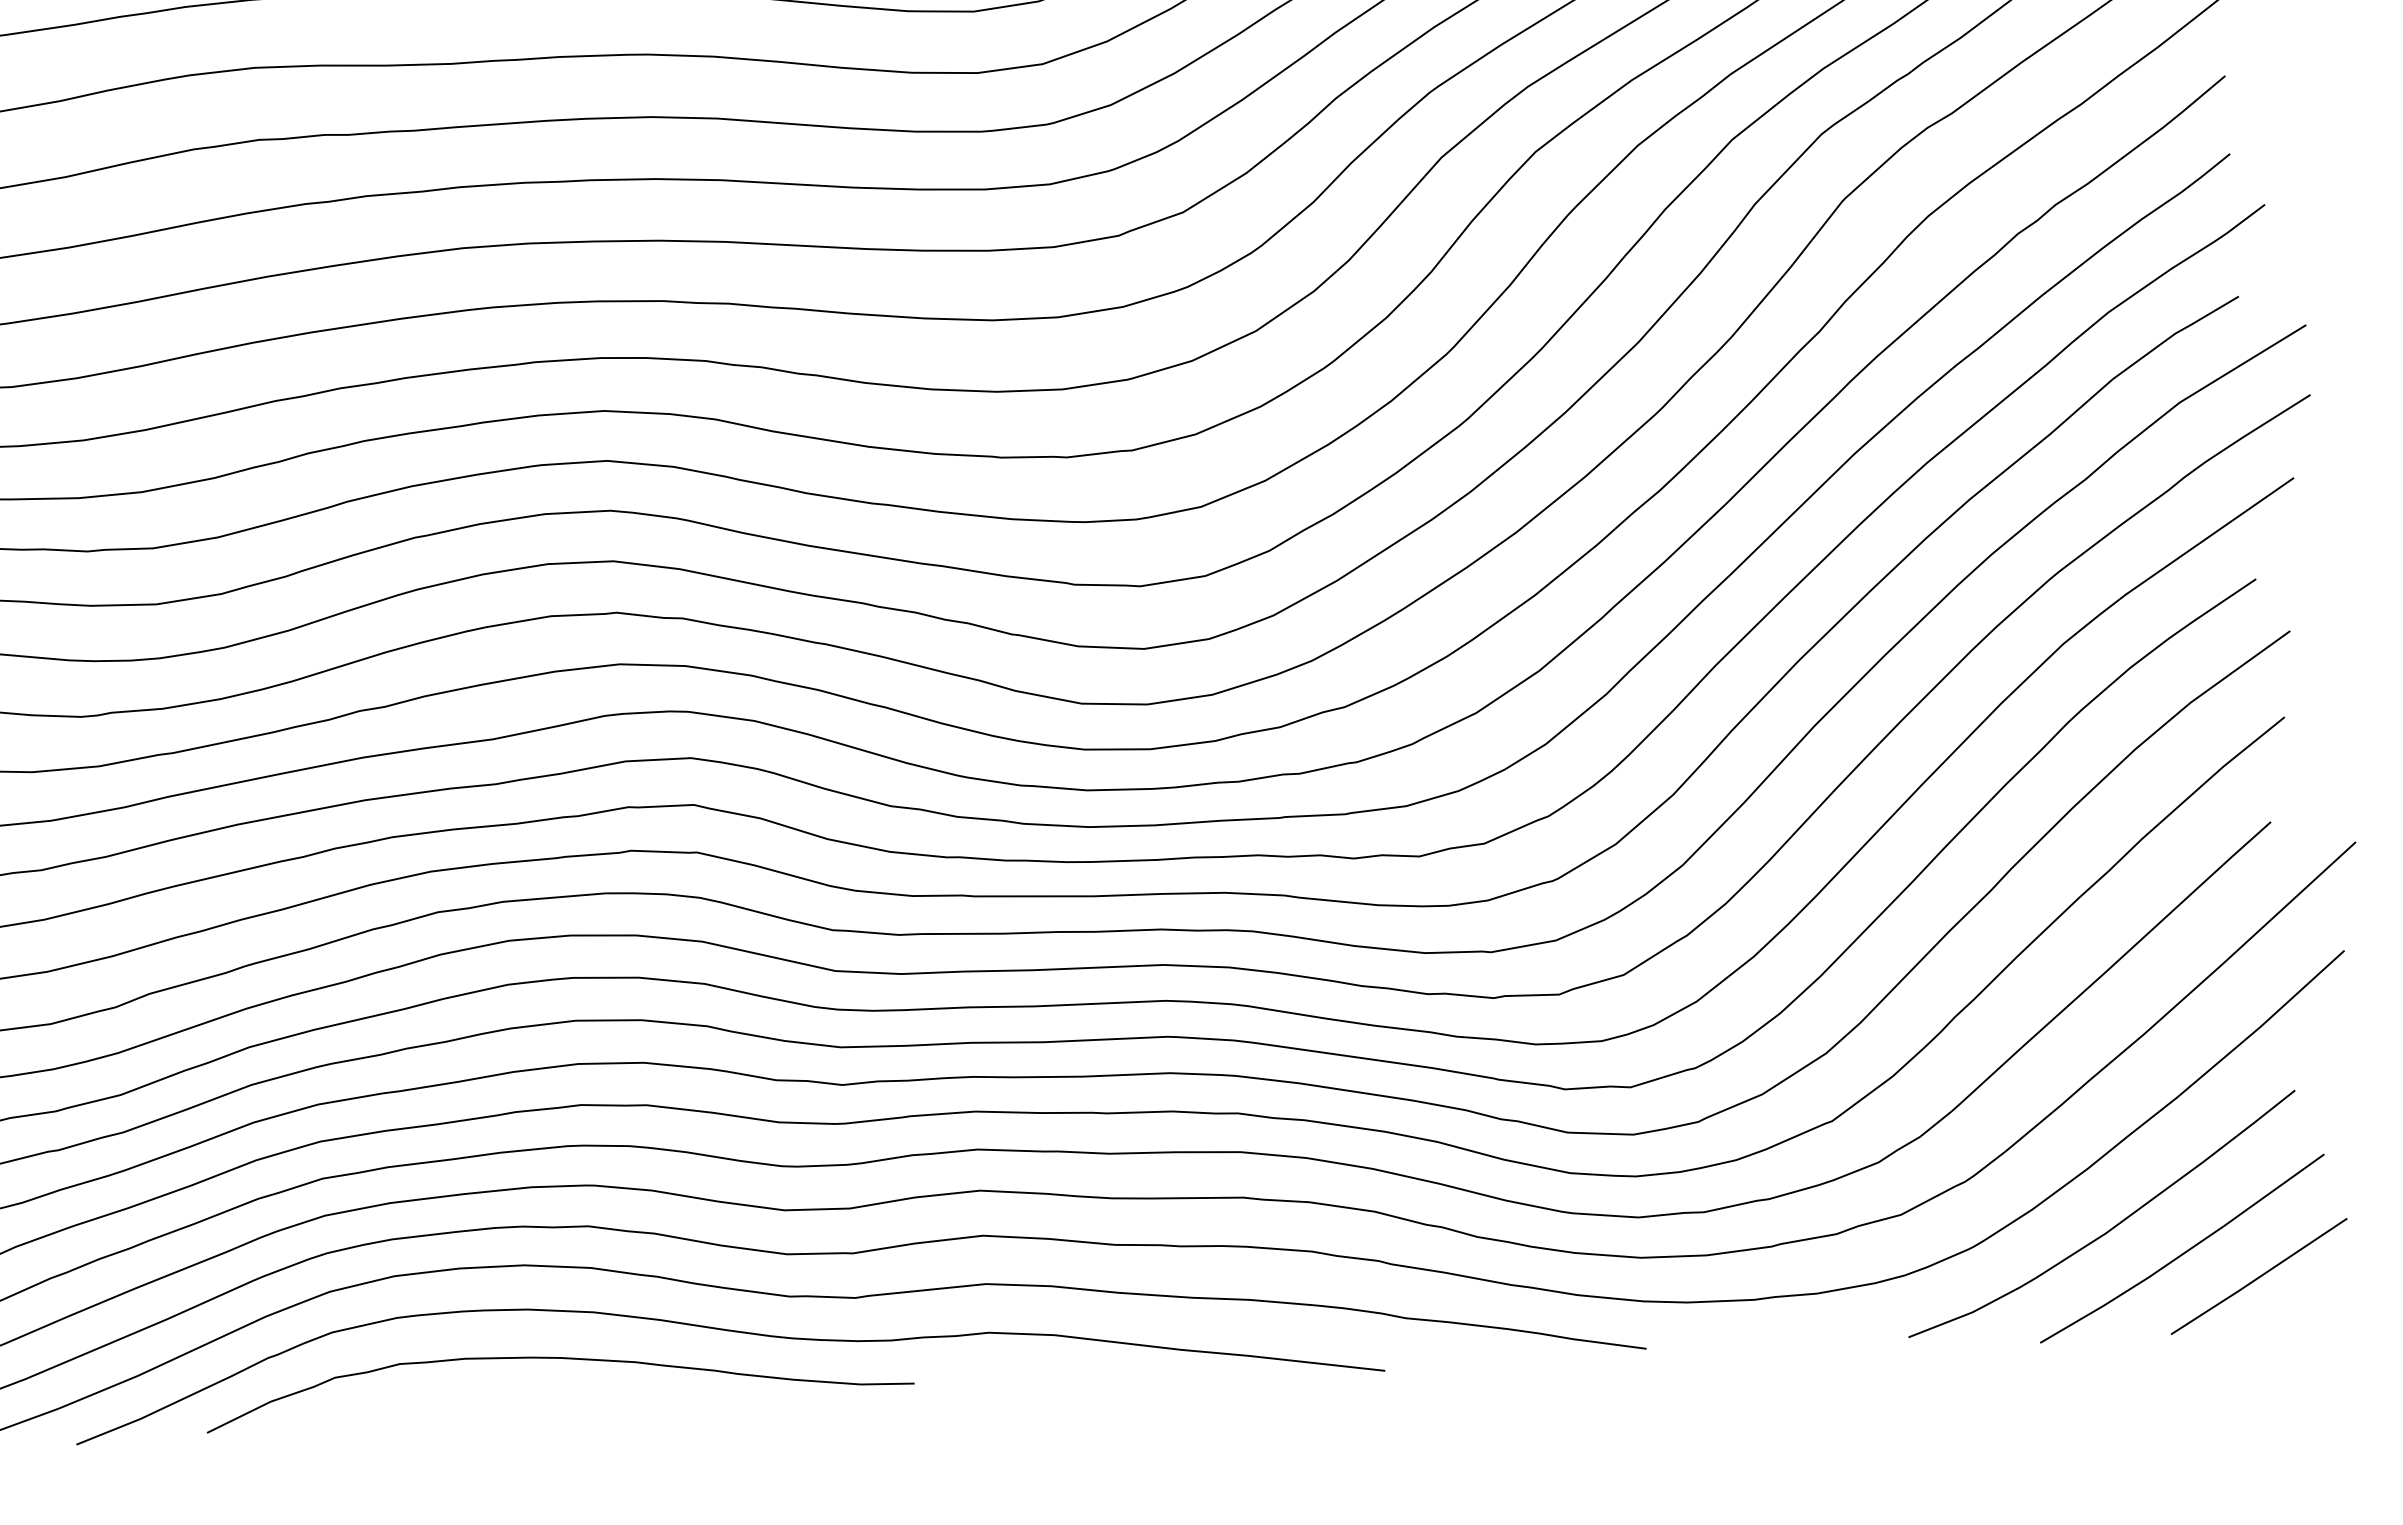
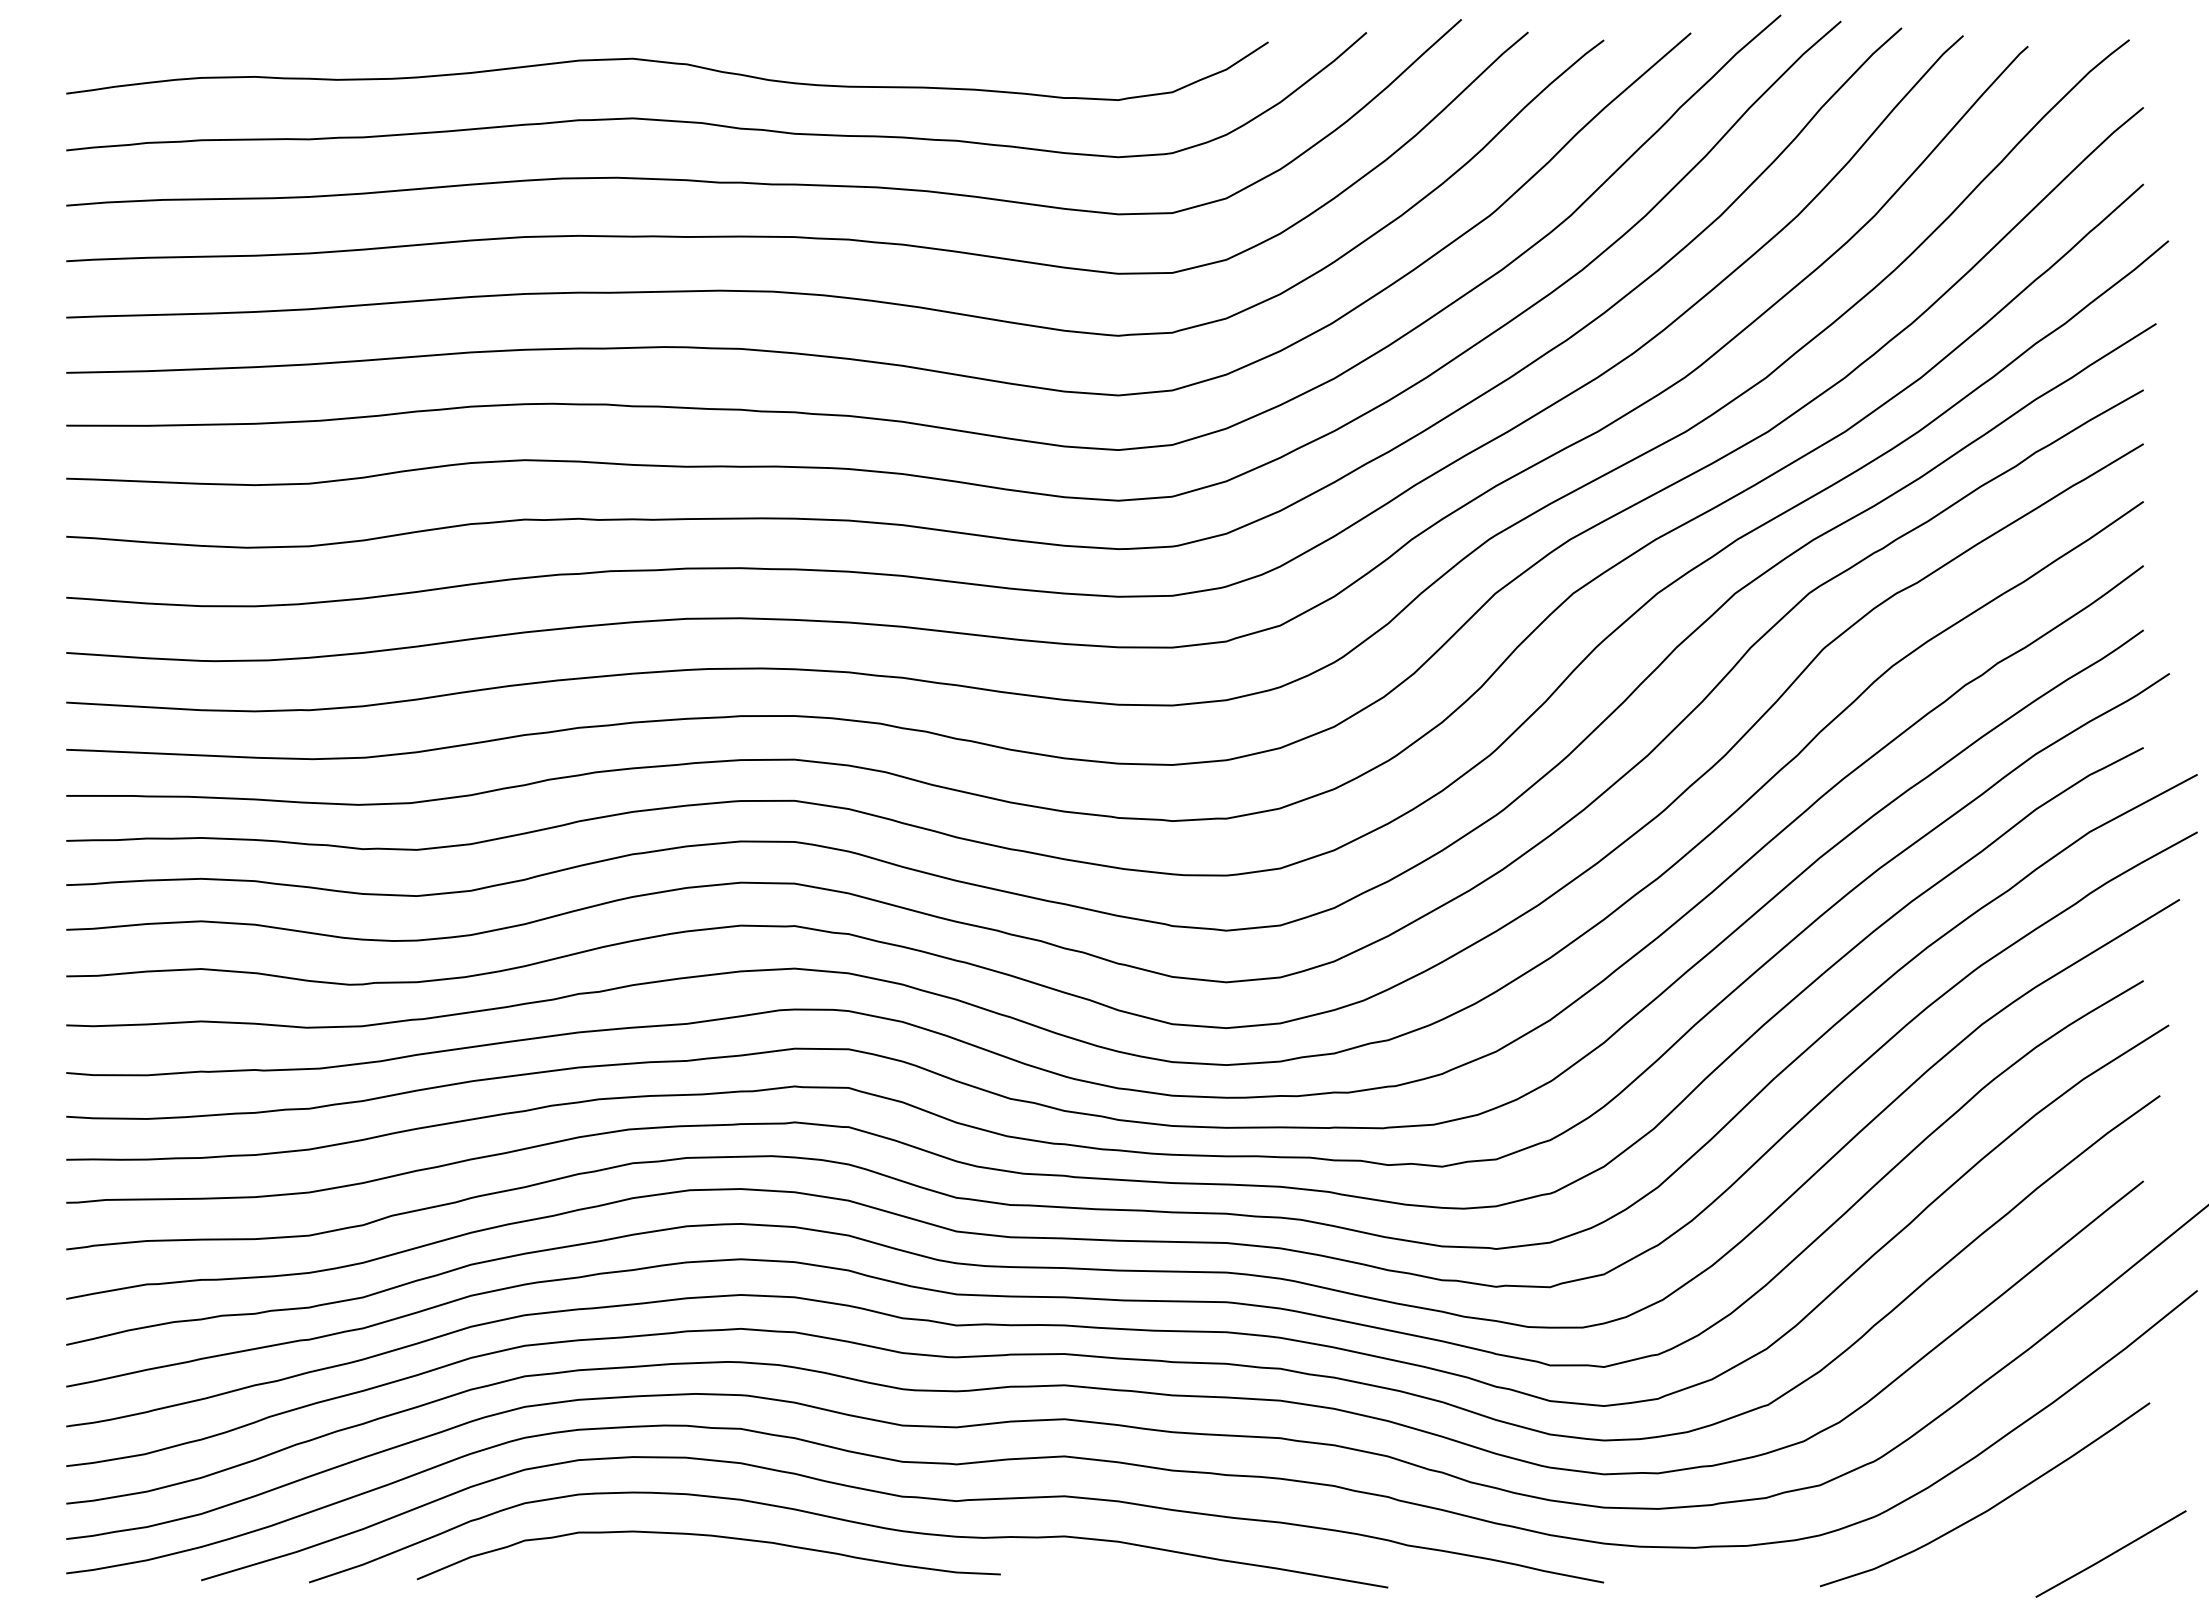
line: (2185, 1251) -> (2051, 1529), removed

